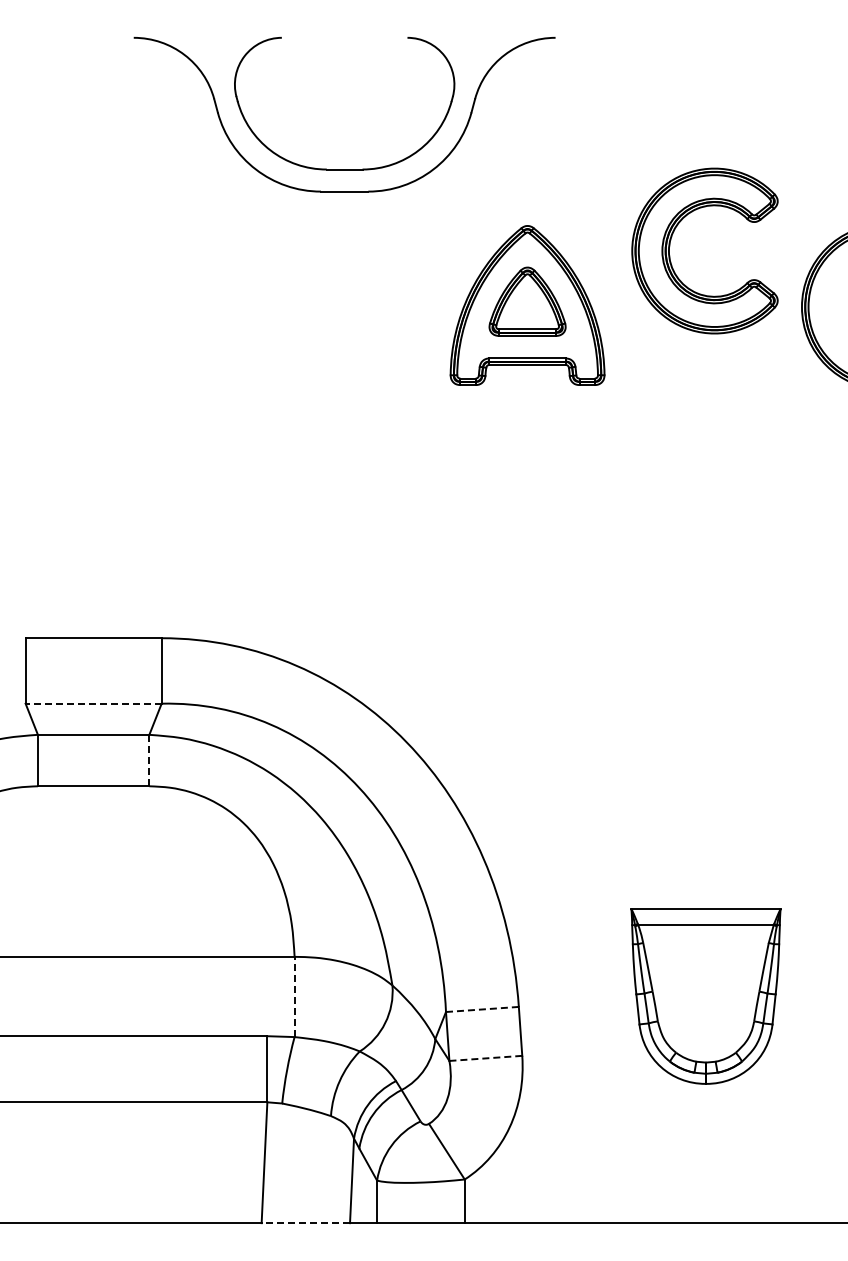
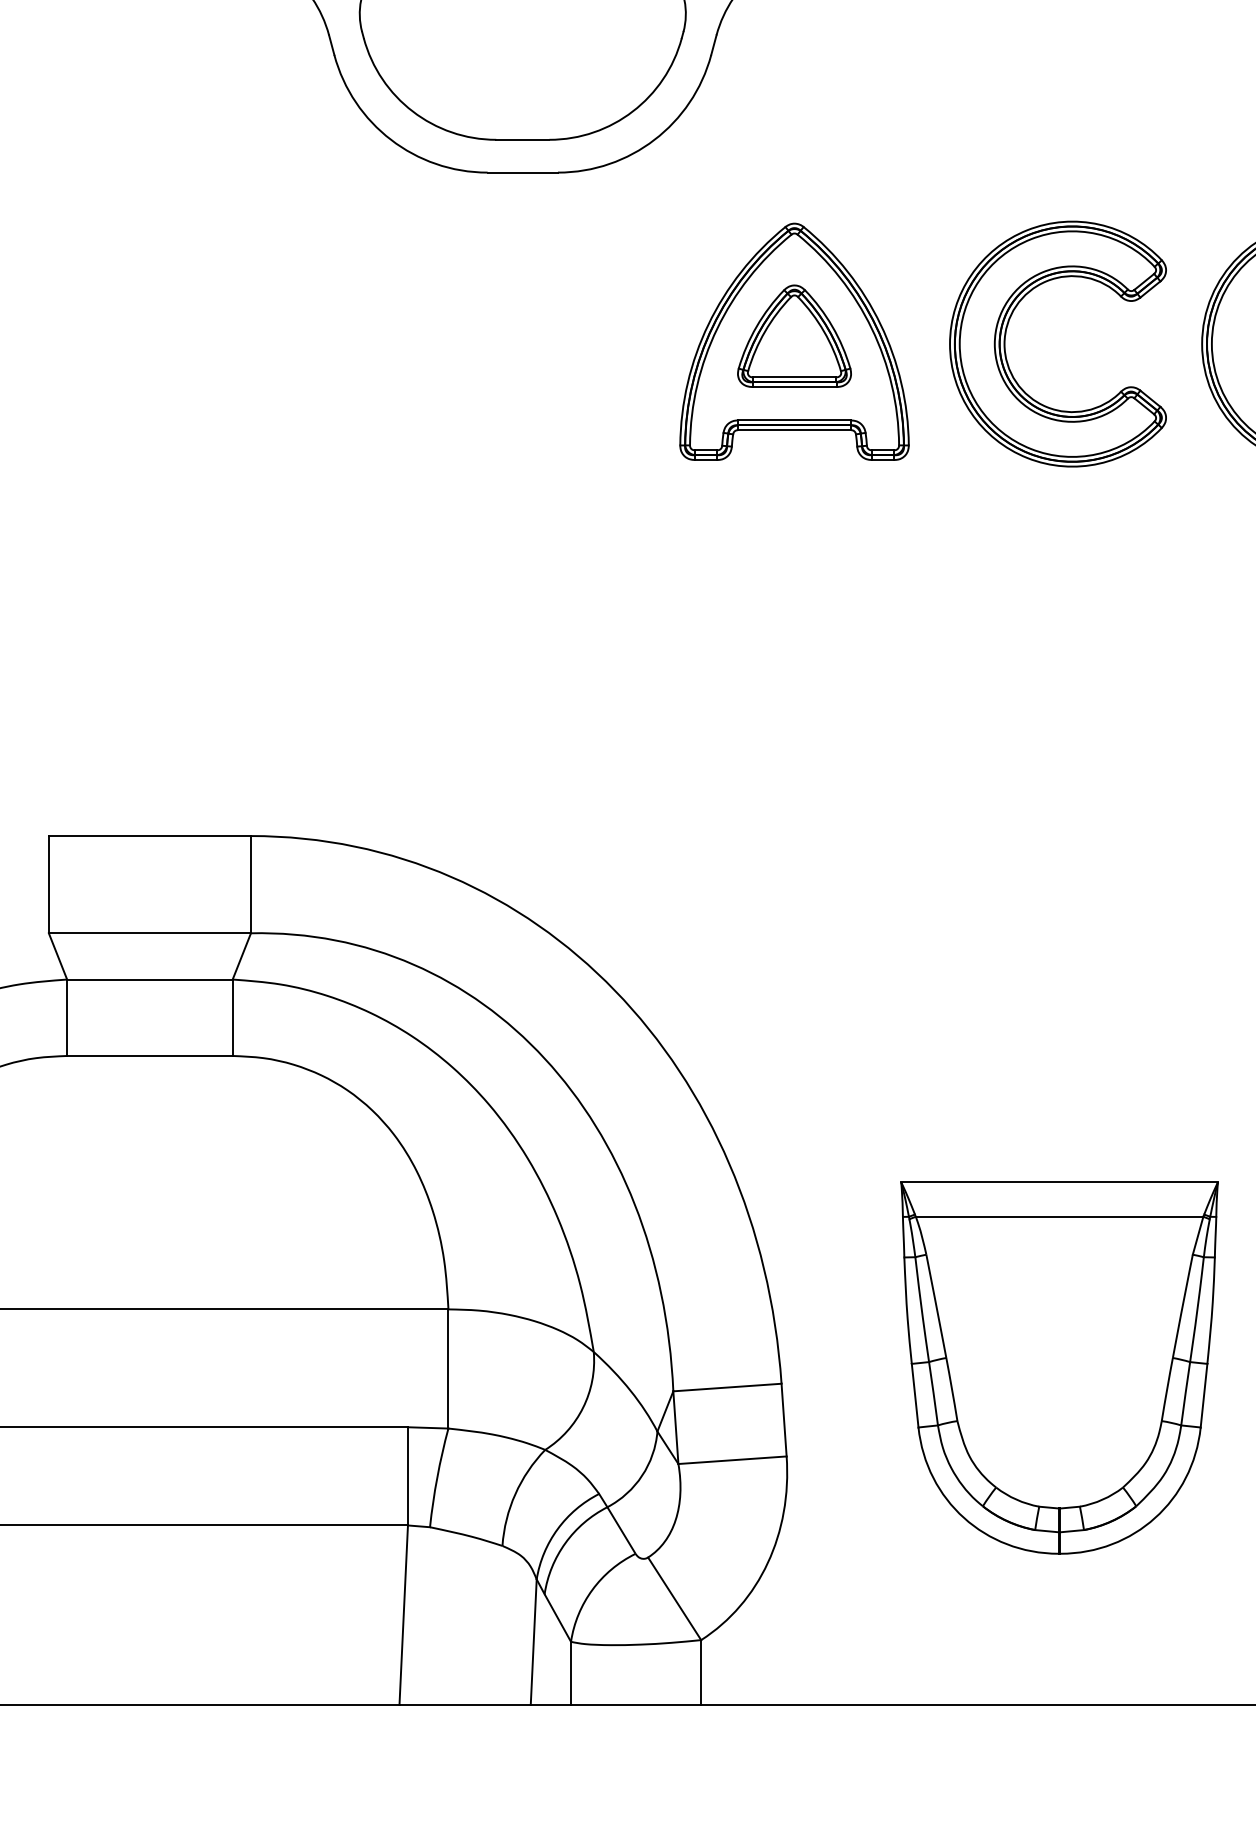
part: (670, 246) -> (1006, 337), moved
line: (93, 703) -> (149, 933), dashed -> solid
line: (149, 760) -> (232, 1017), dashed -> solid
line: (294, 996) -> (448, 1368), dashed -> solid
part: (705, 996) -> (1058, 1368), size x1.43
line: (482, 1009) -> (727, 1387), dashed -> solid
line: (485, 1058) -> (732, 1460), dashed -> solid
line: (305, 1223) -> (464, 1705), dashed -> solid

